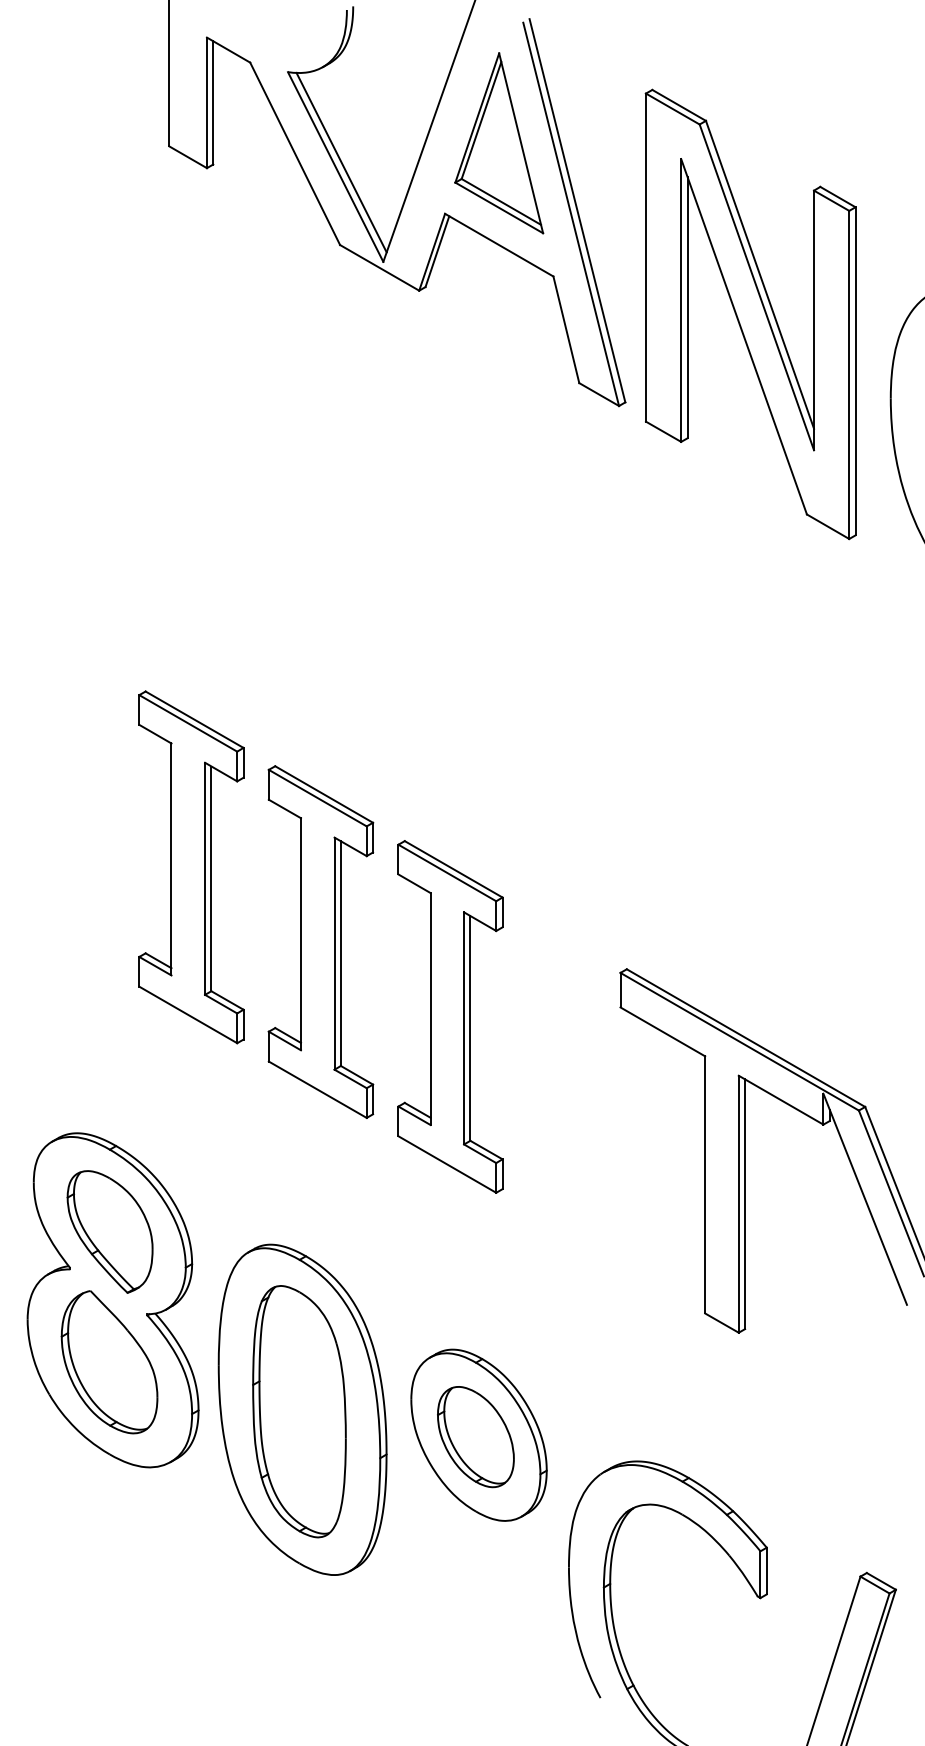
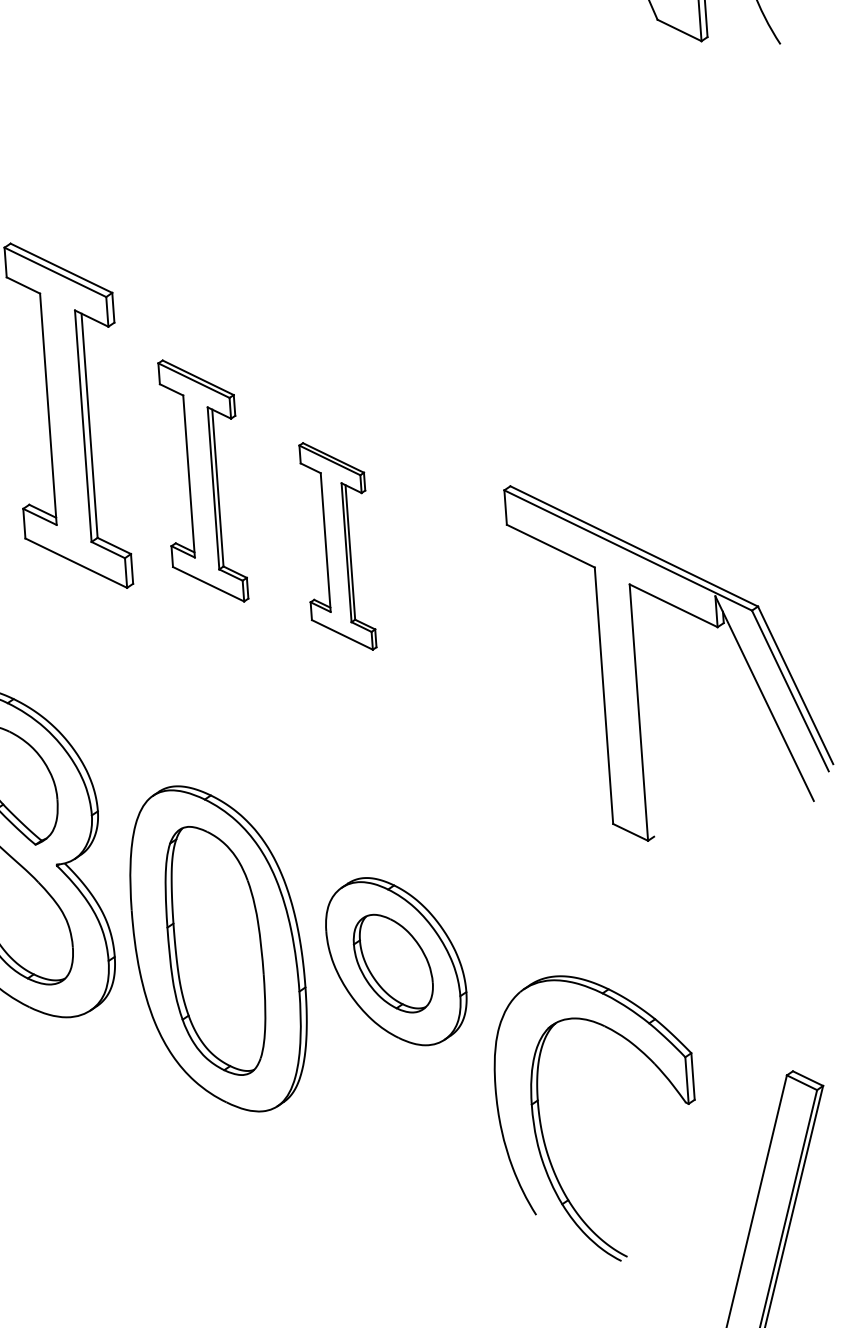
part: (320, 941) -> (202, 480), size x0.7
part: (450, 1016) -> (337, 545), size x0.6
line: (745, 1204) -> (645, 712), removed

